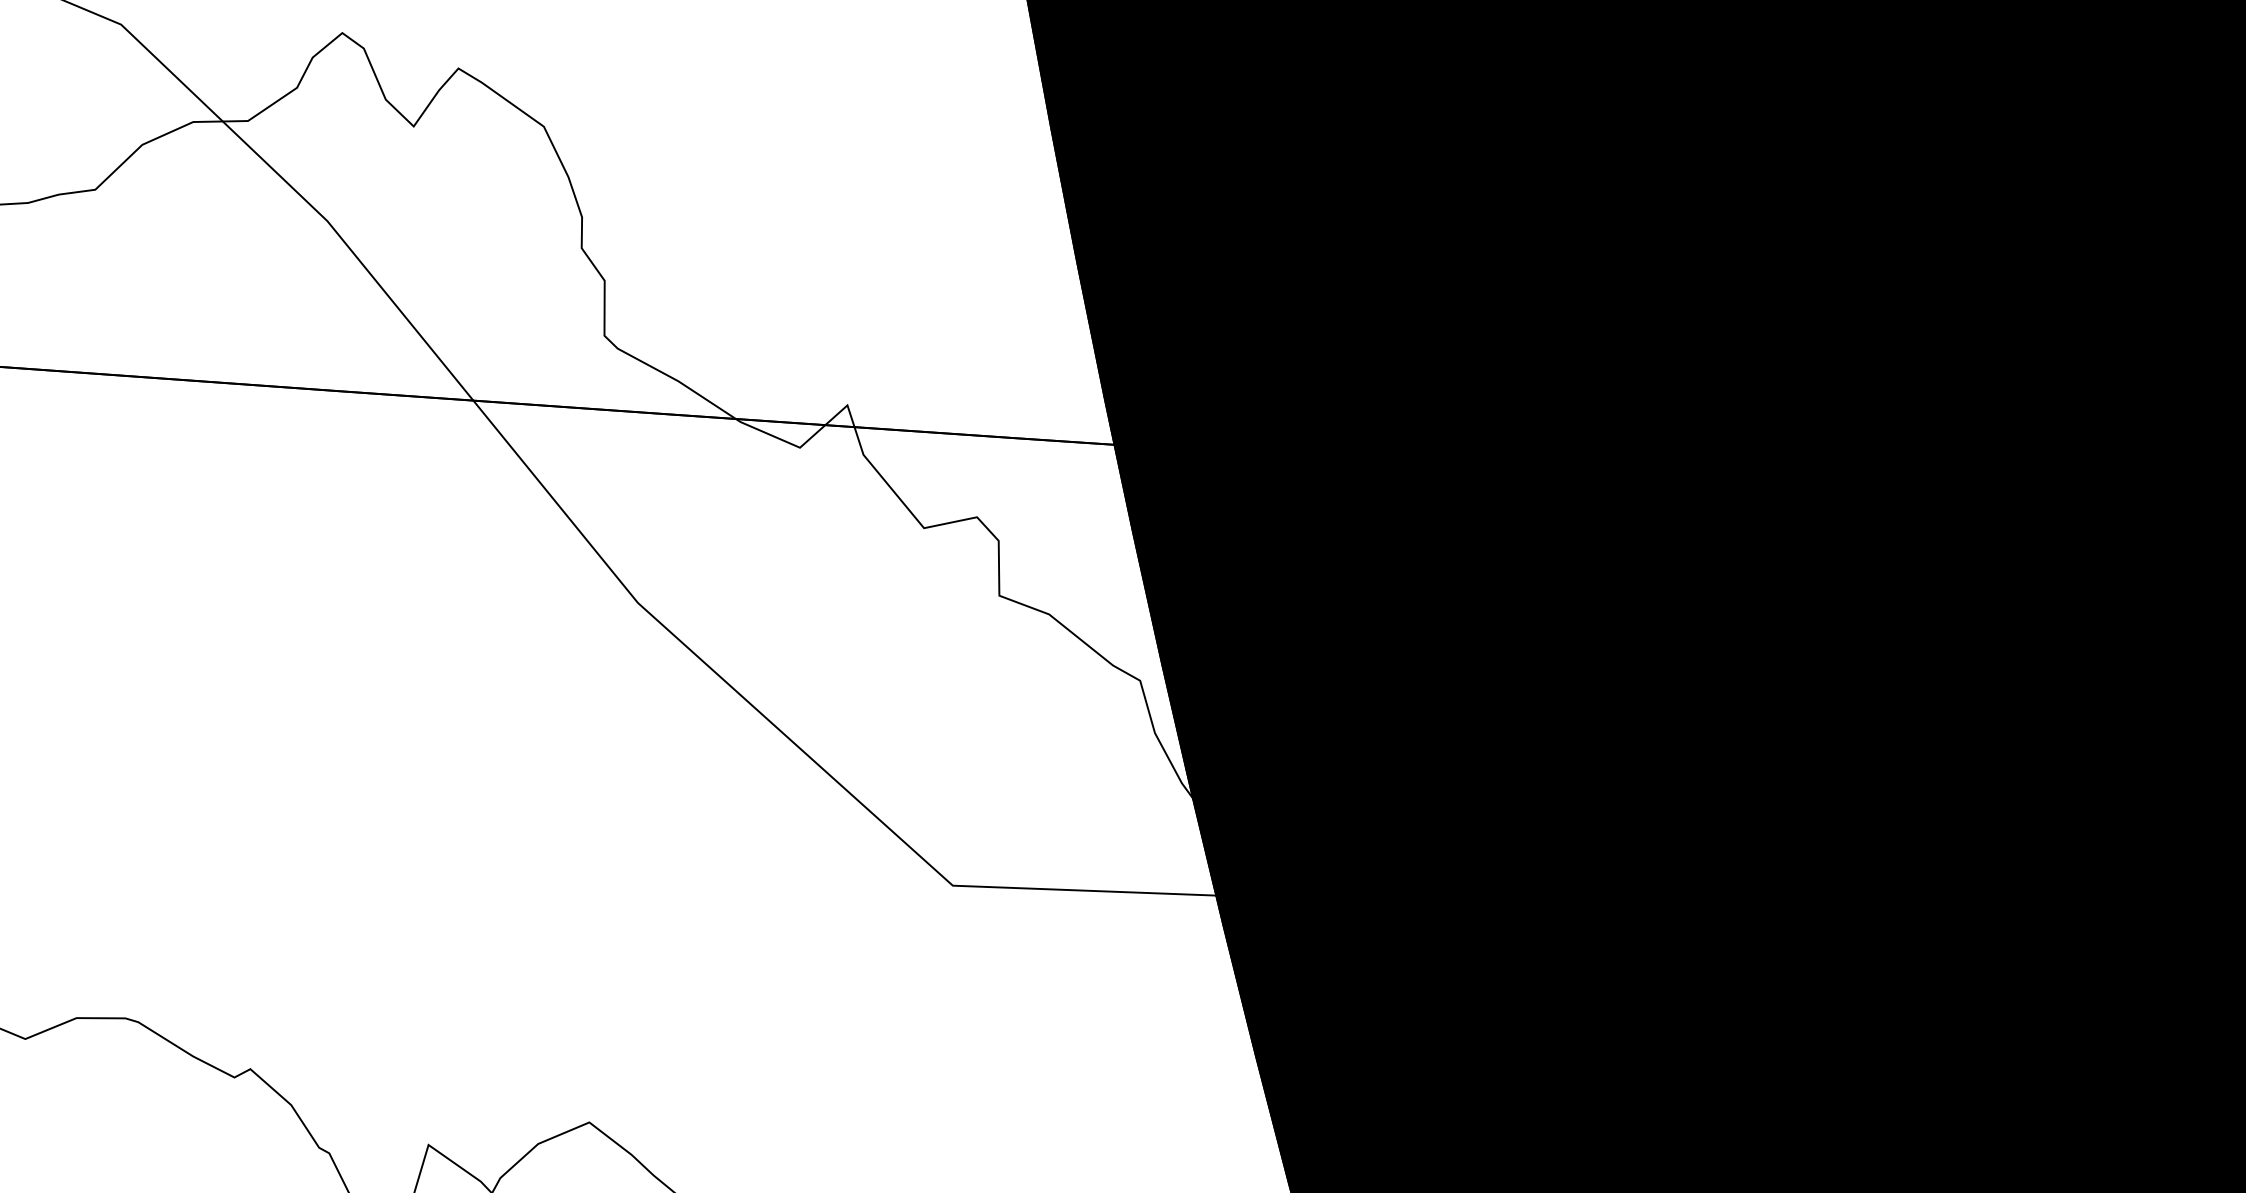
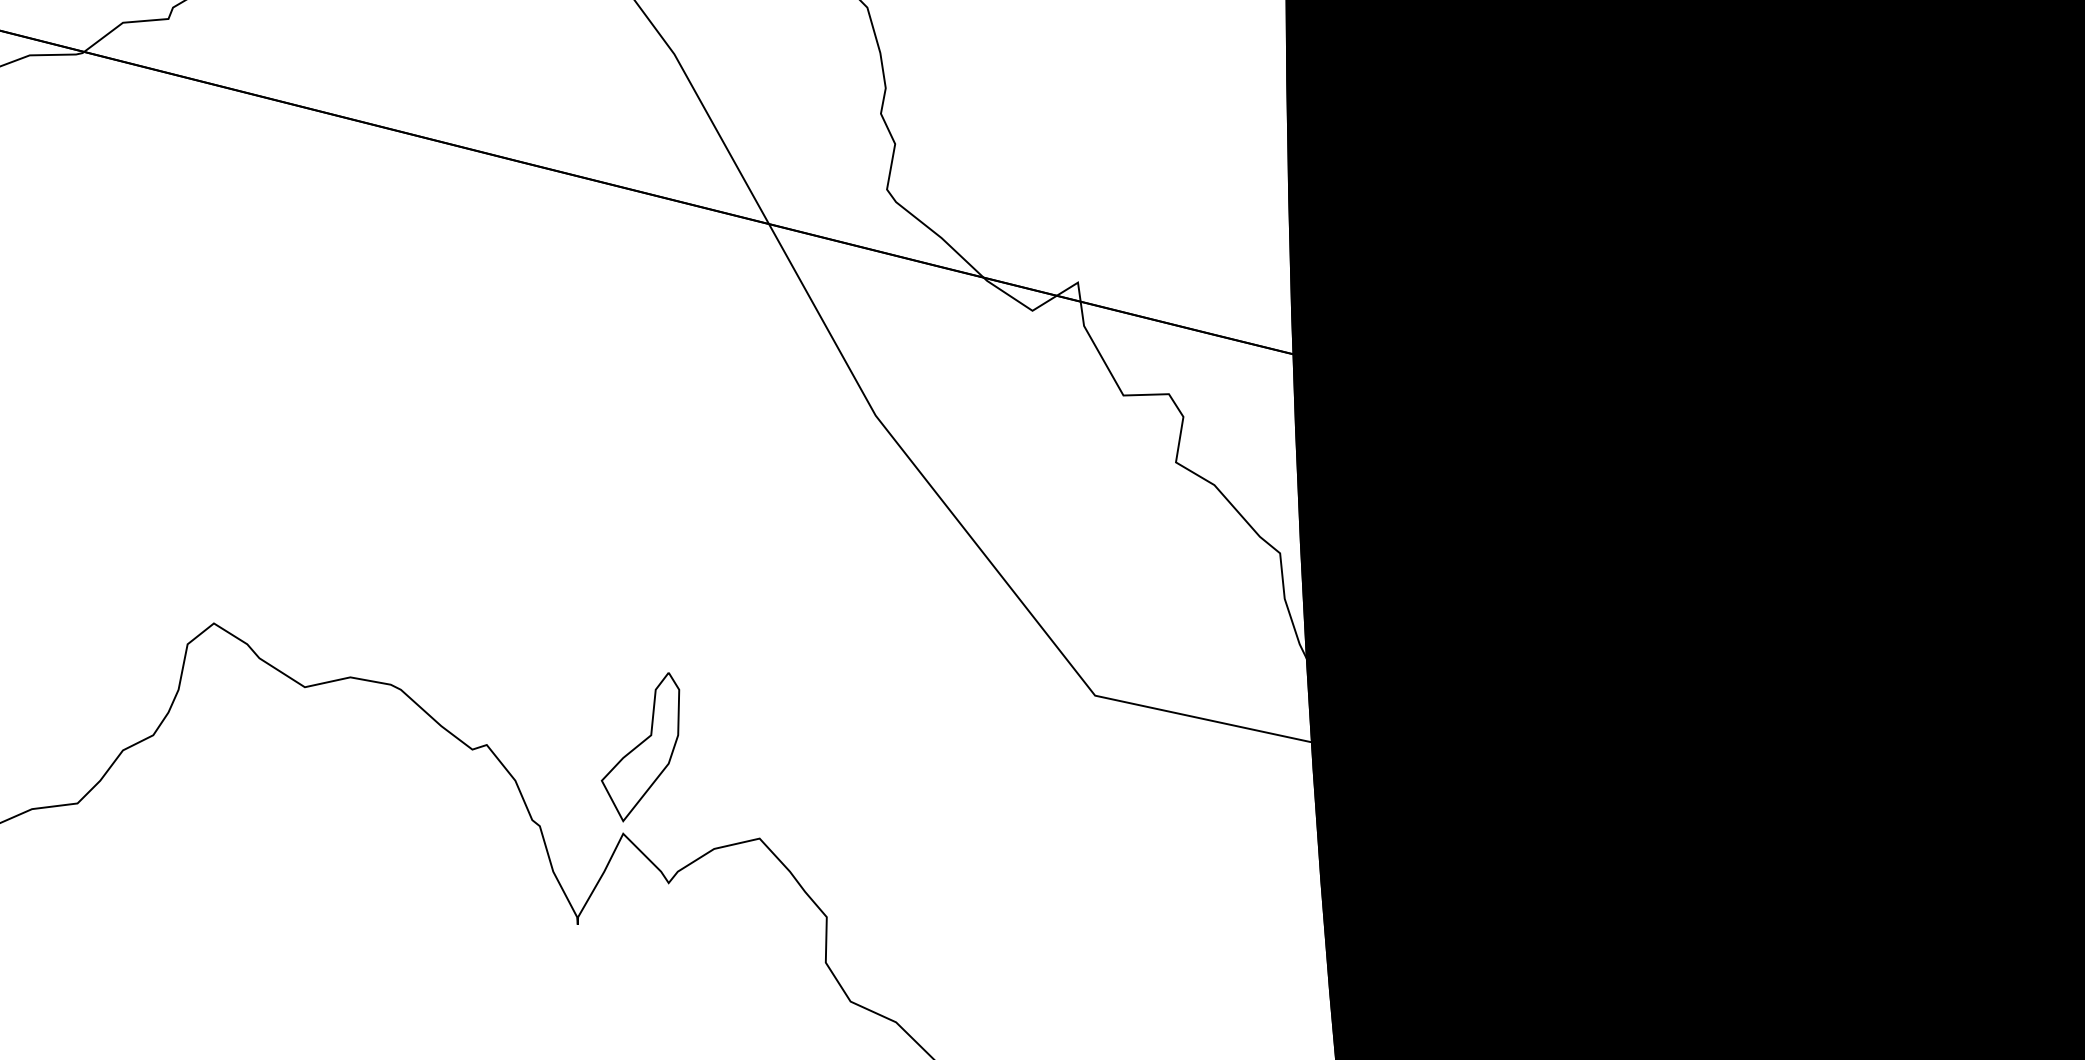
part: (430, 1040) -> (640, 747), added

